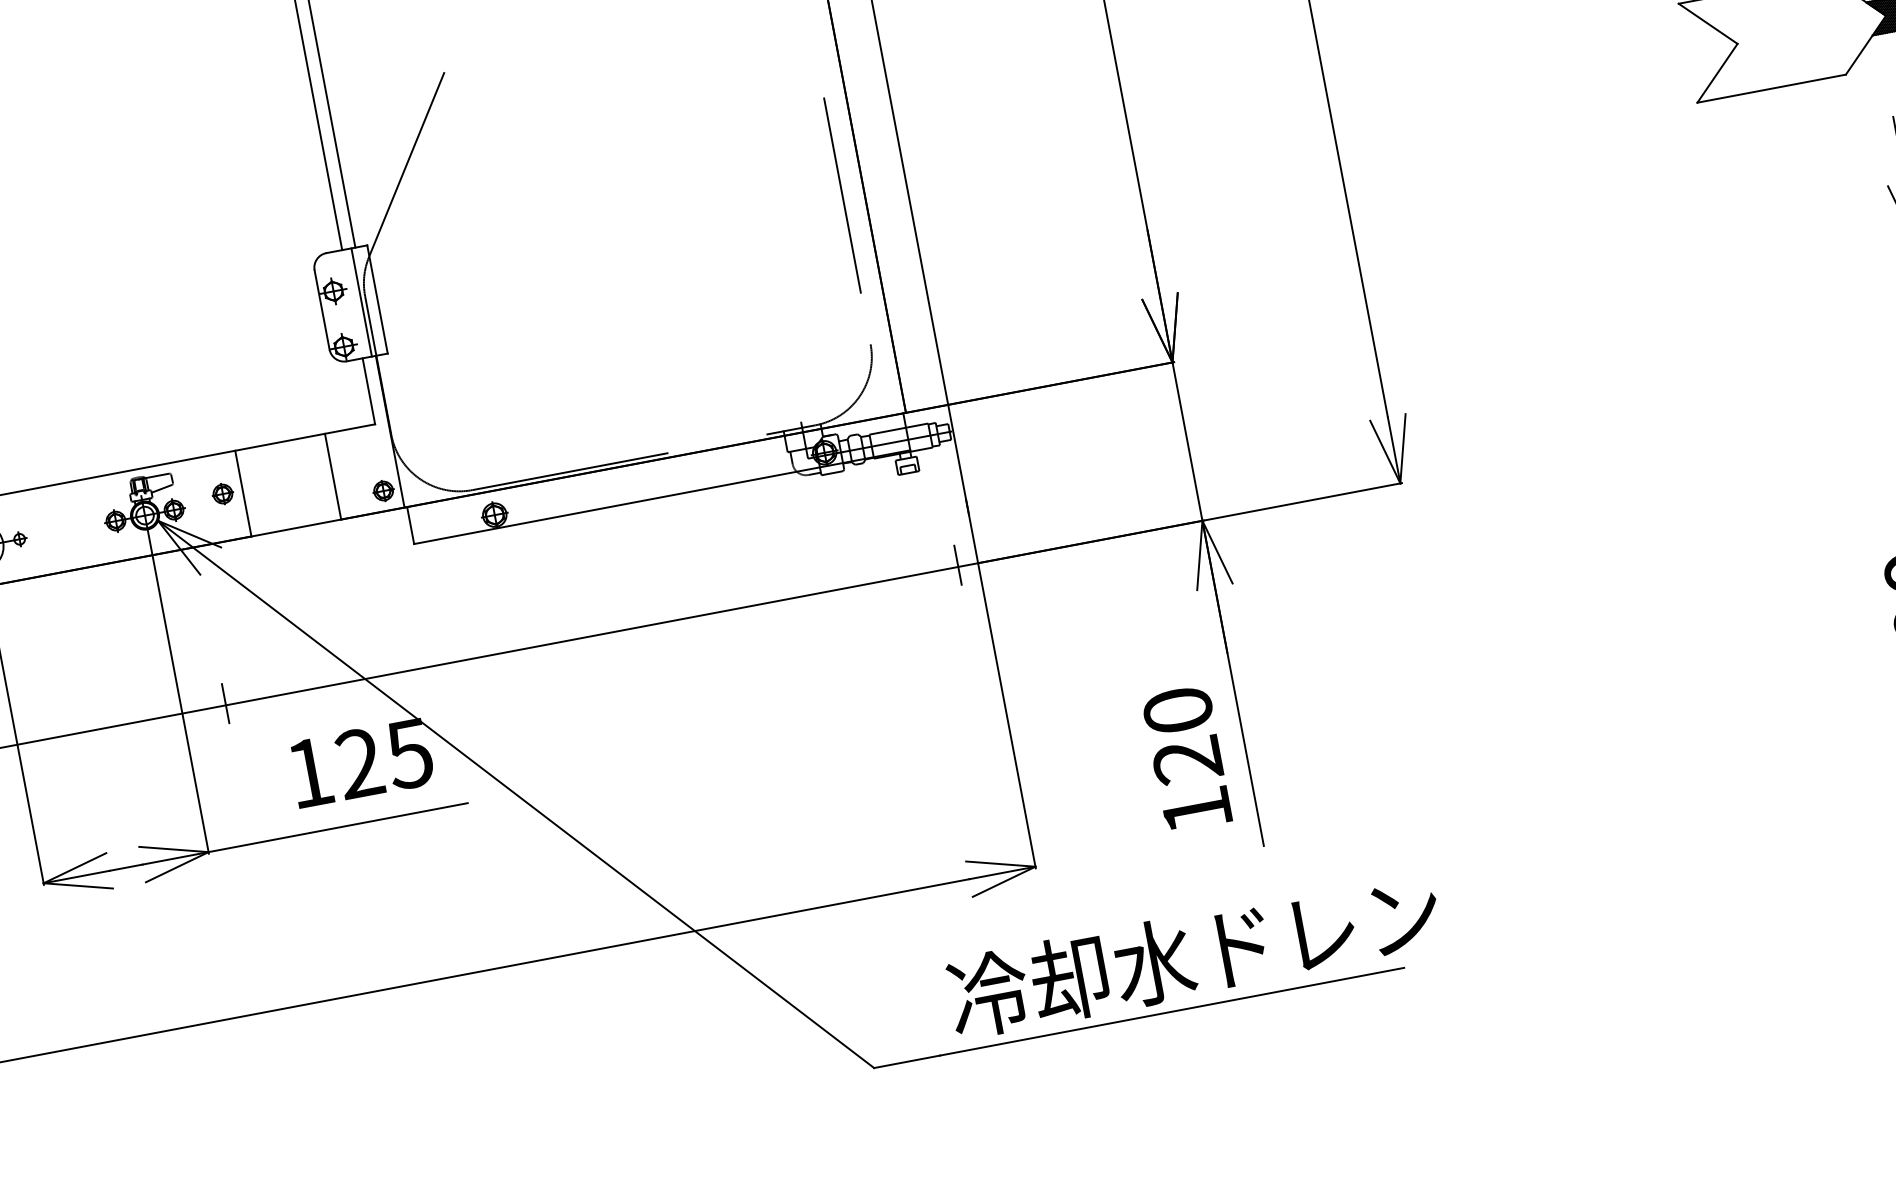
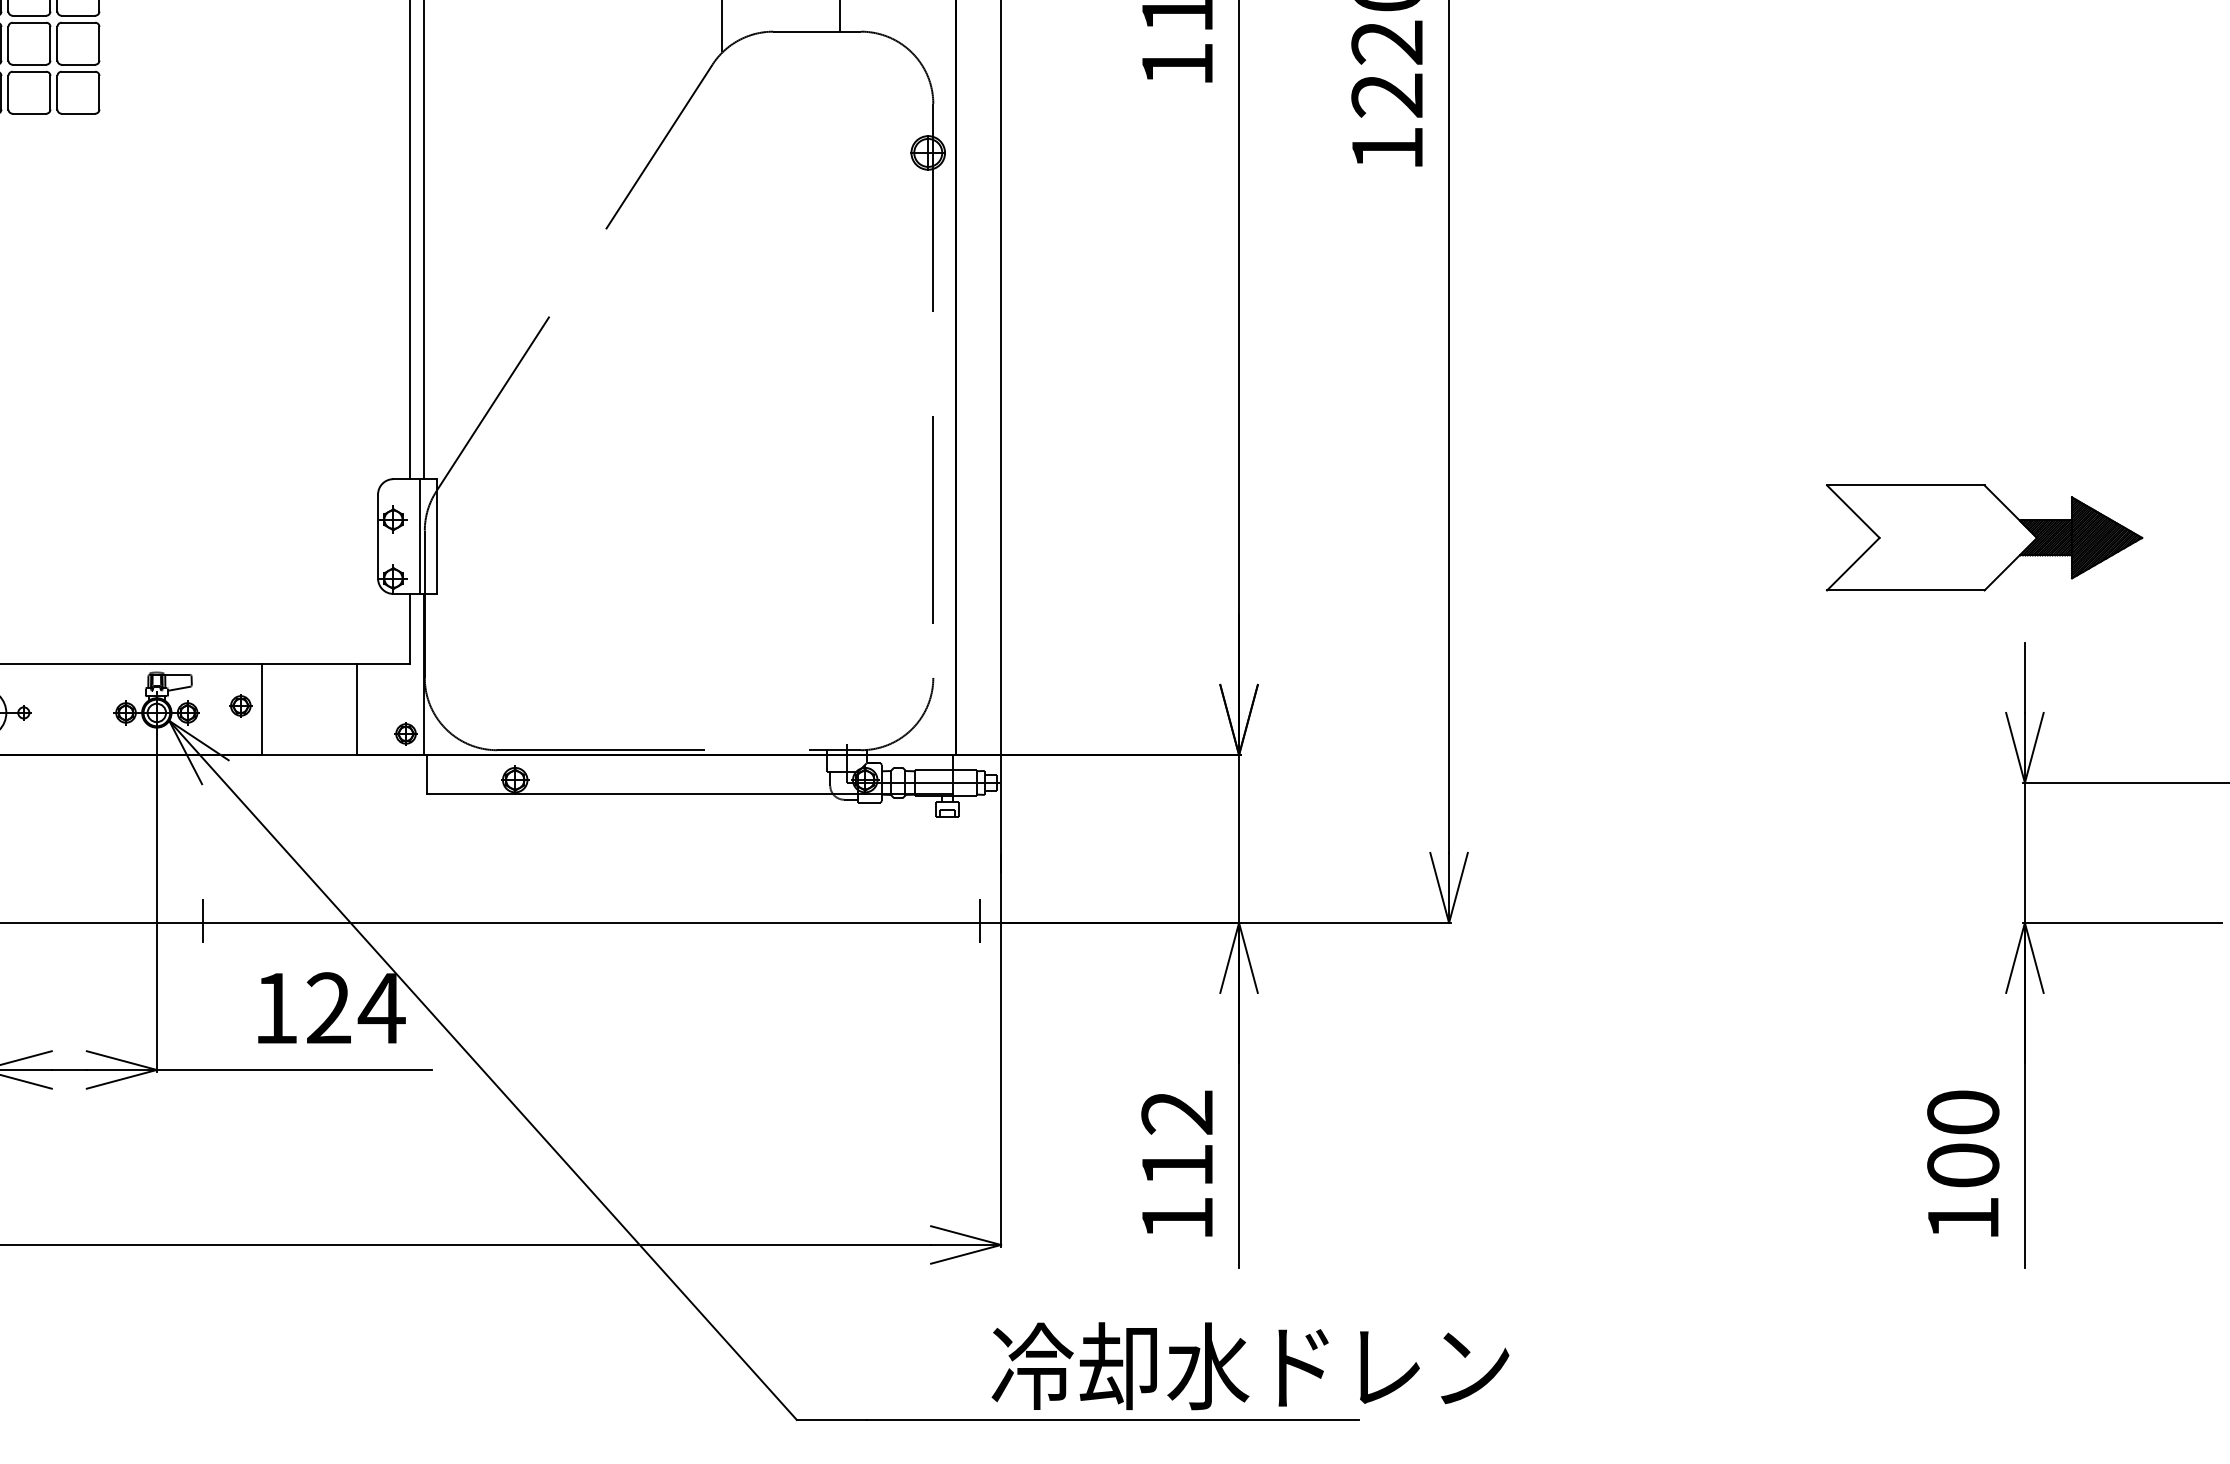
text: (1182, 734) -> (1177, 1138), 120 -> 112
text: (409, 754) -> (381, 1008), 125 -> 124
text: (1194, 955) -> (1250, 1366), moved

